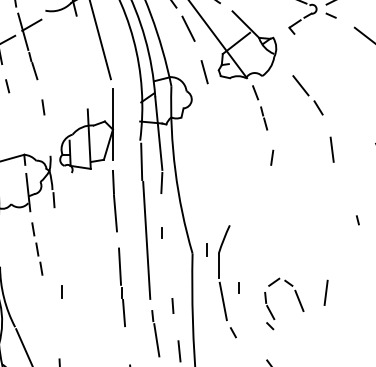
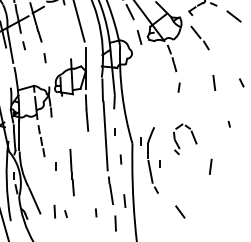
part: (306, 94) -> (199, 37), moved
line: (120, 287) -> (71, 172), moved
part: (296, 299) -> (192, 136), moved
line: (172, 305) -> (120, 159), moved

